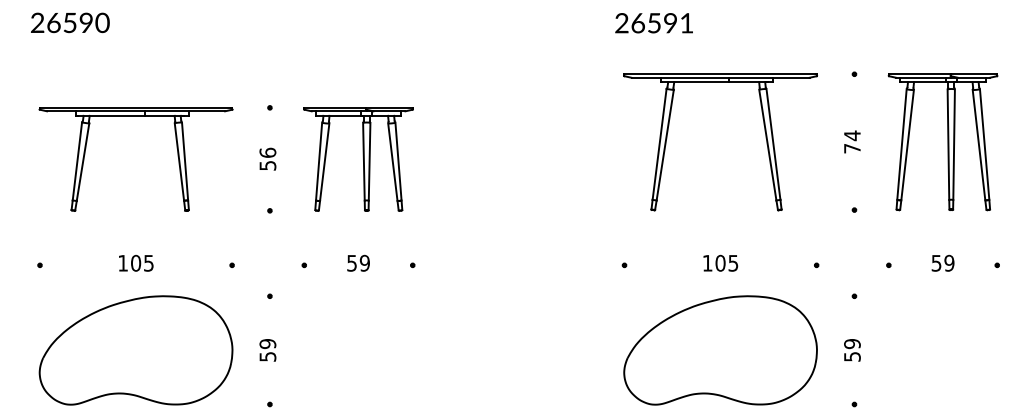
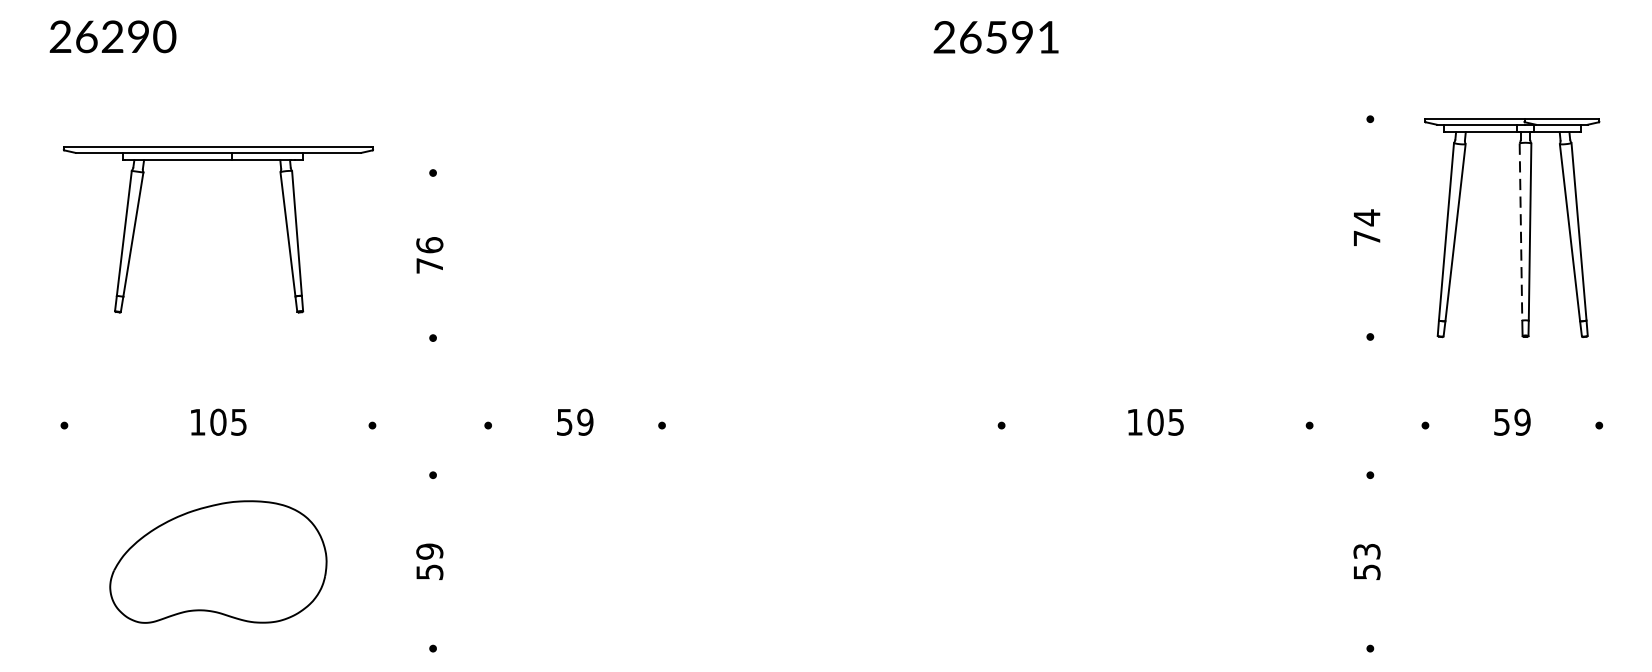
text: (69, 22) -> (111, 36), 26590 -> 26290
text: (653, 23) -> (995, 37), moved
part: (765, 138) -> (1227, 222), removed
line: (948, 145) -> (1521, 233), solid -> dashed
part: (177, 156) -> (284, 225), moved
part: (358, 159) -> (575, 255), removed
text: (267, 165) -> (429, 265), 56 -> 76
text: (852, 344) -> (1367, 552), 59 -> 53
part: (135, 350) -> (217, 562), size x0.7
part: (720, 350) -> (1155, 562), removed

